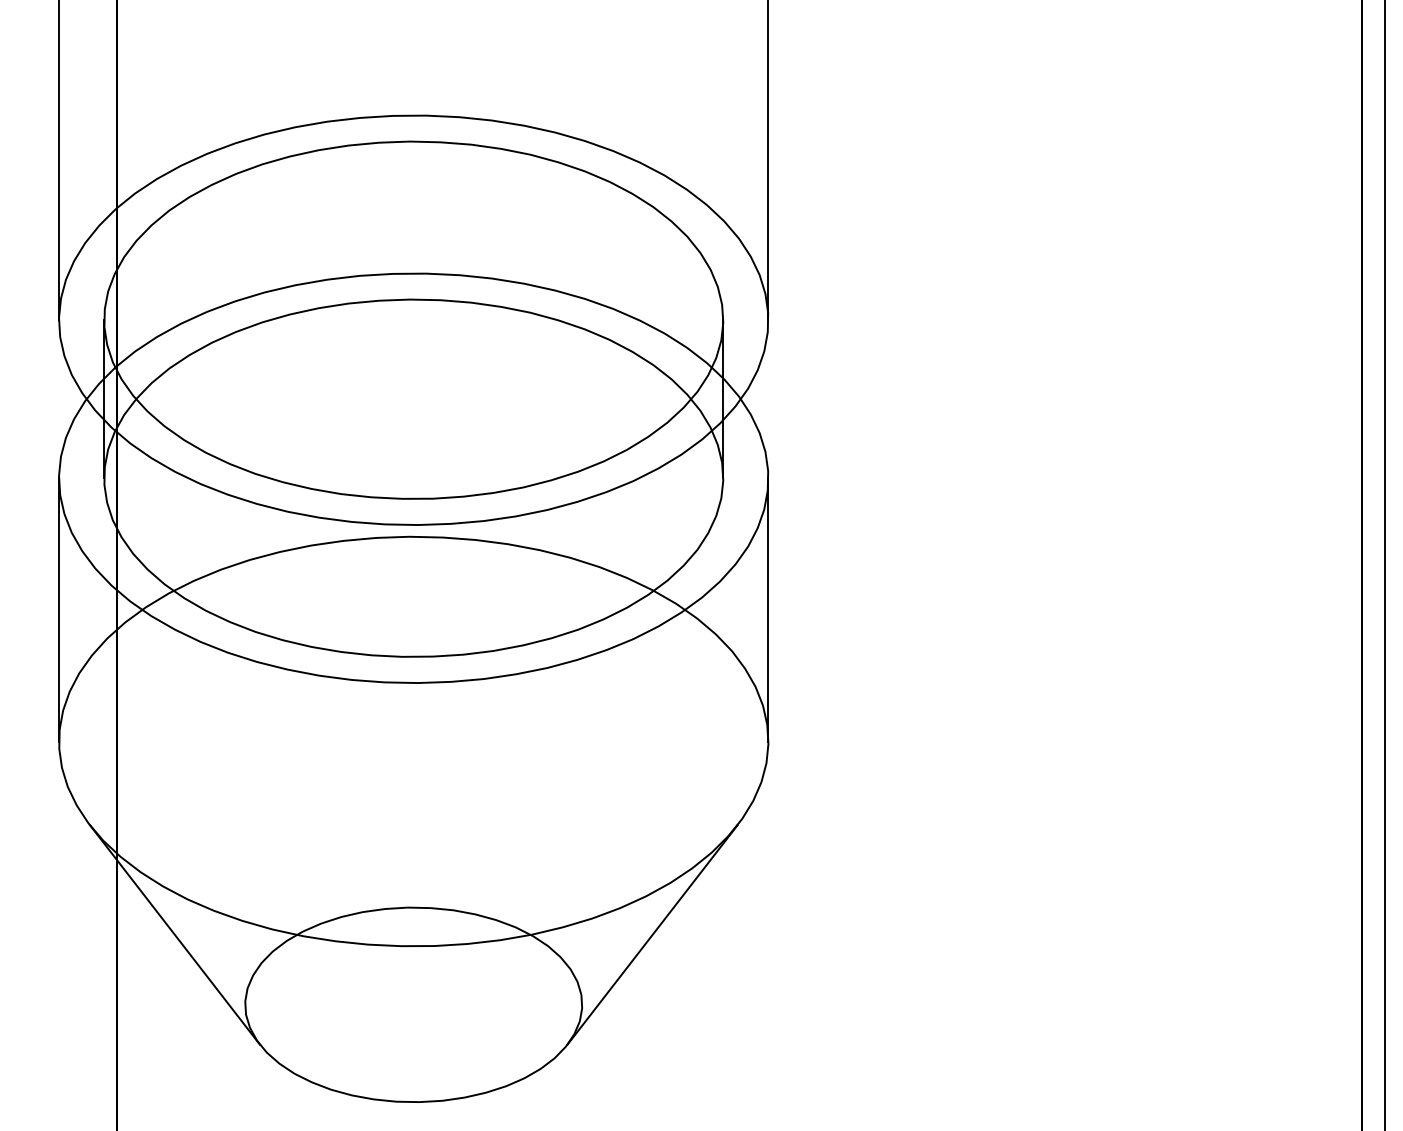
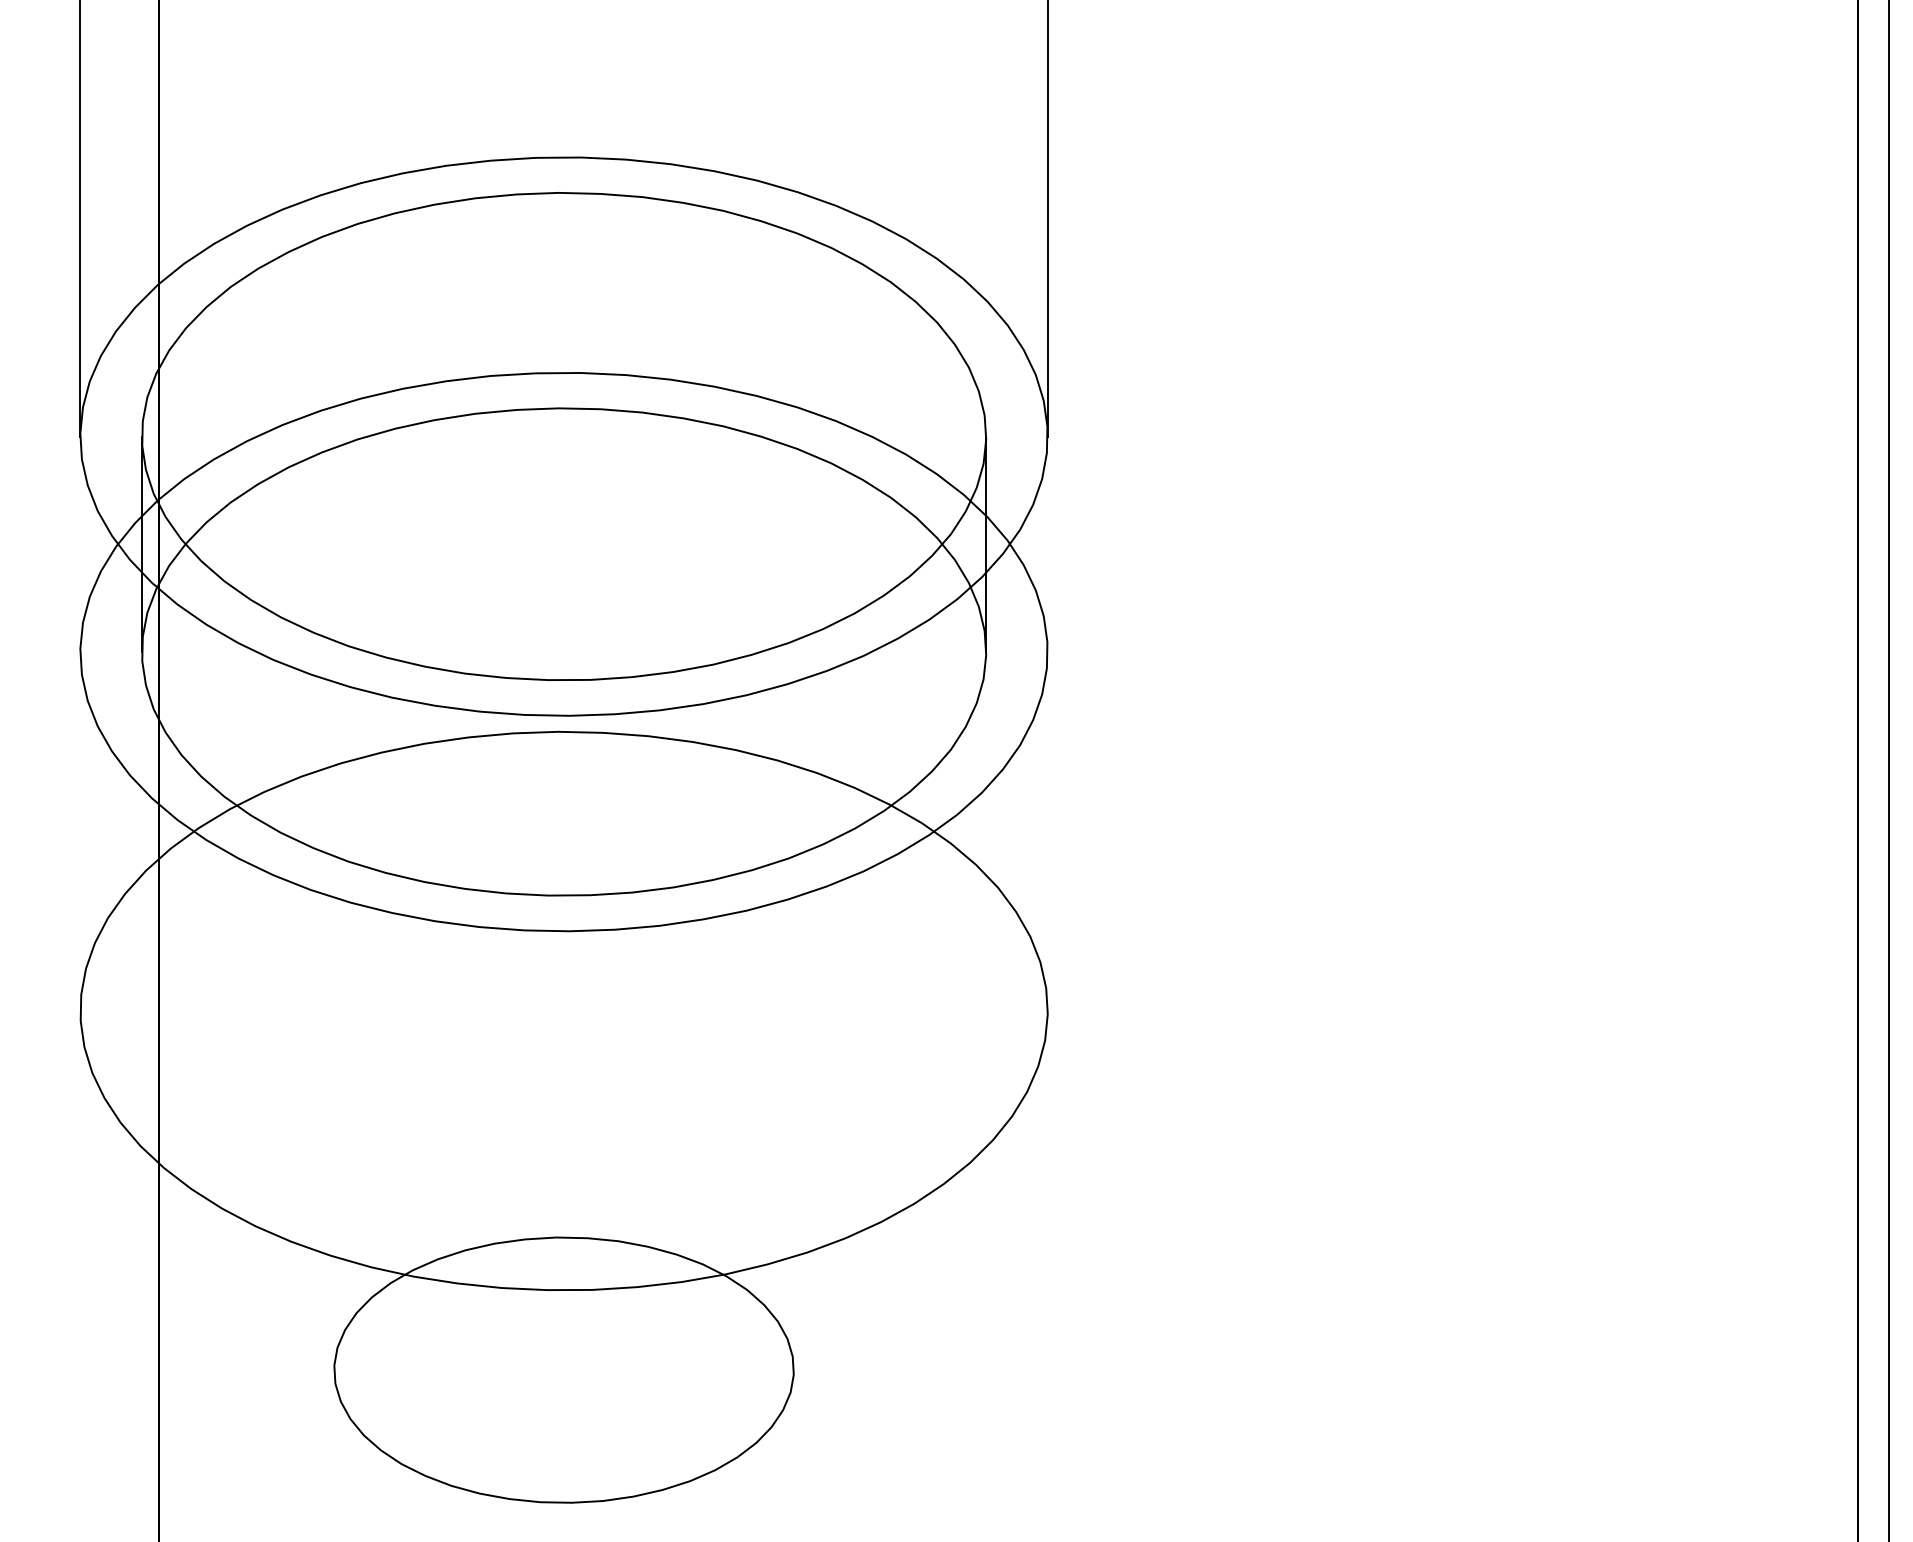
line: (59, 609) -> (80, 831), removed
line: (768, 609) -> (1047, 831), removed
line: (174, 934) -> (238, 1274), removed
line: (652, 934) -> (889, 1274), removed

